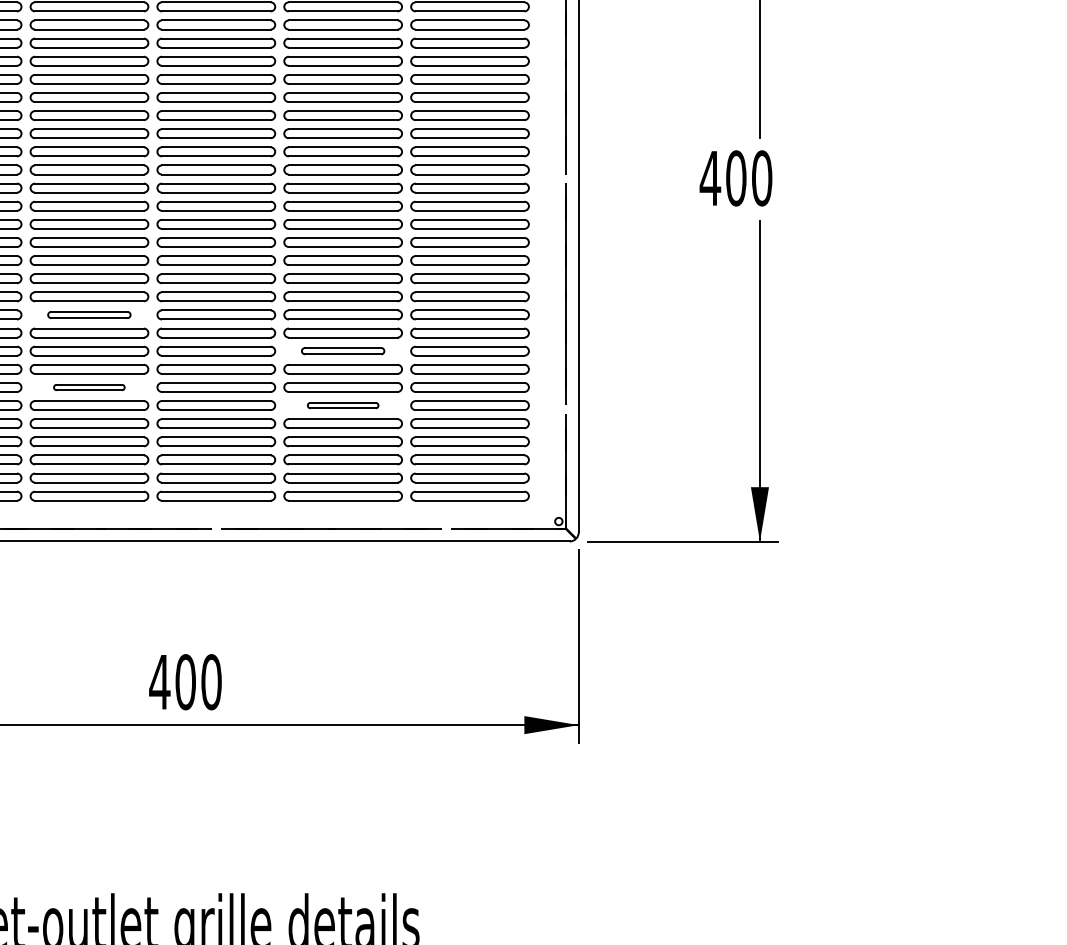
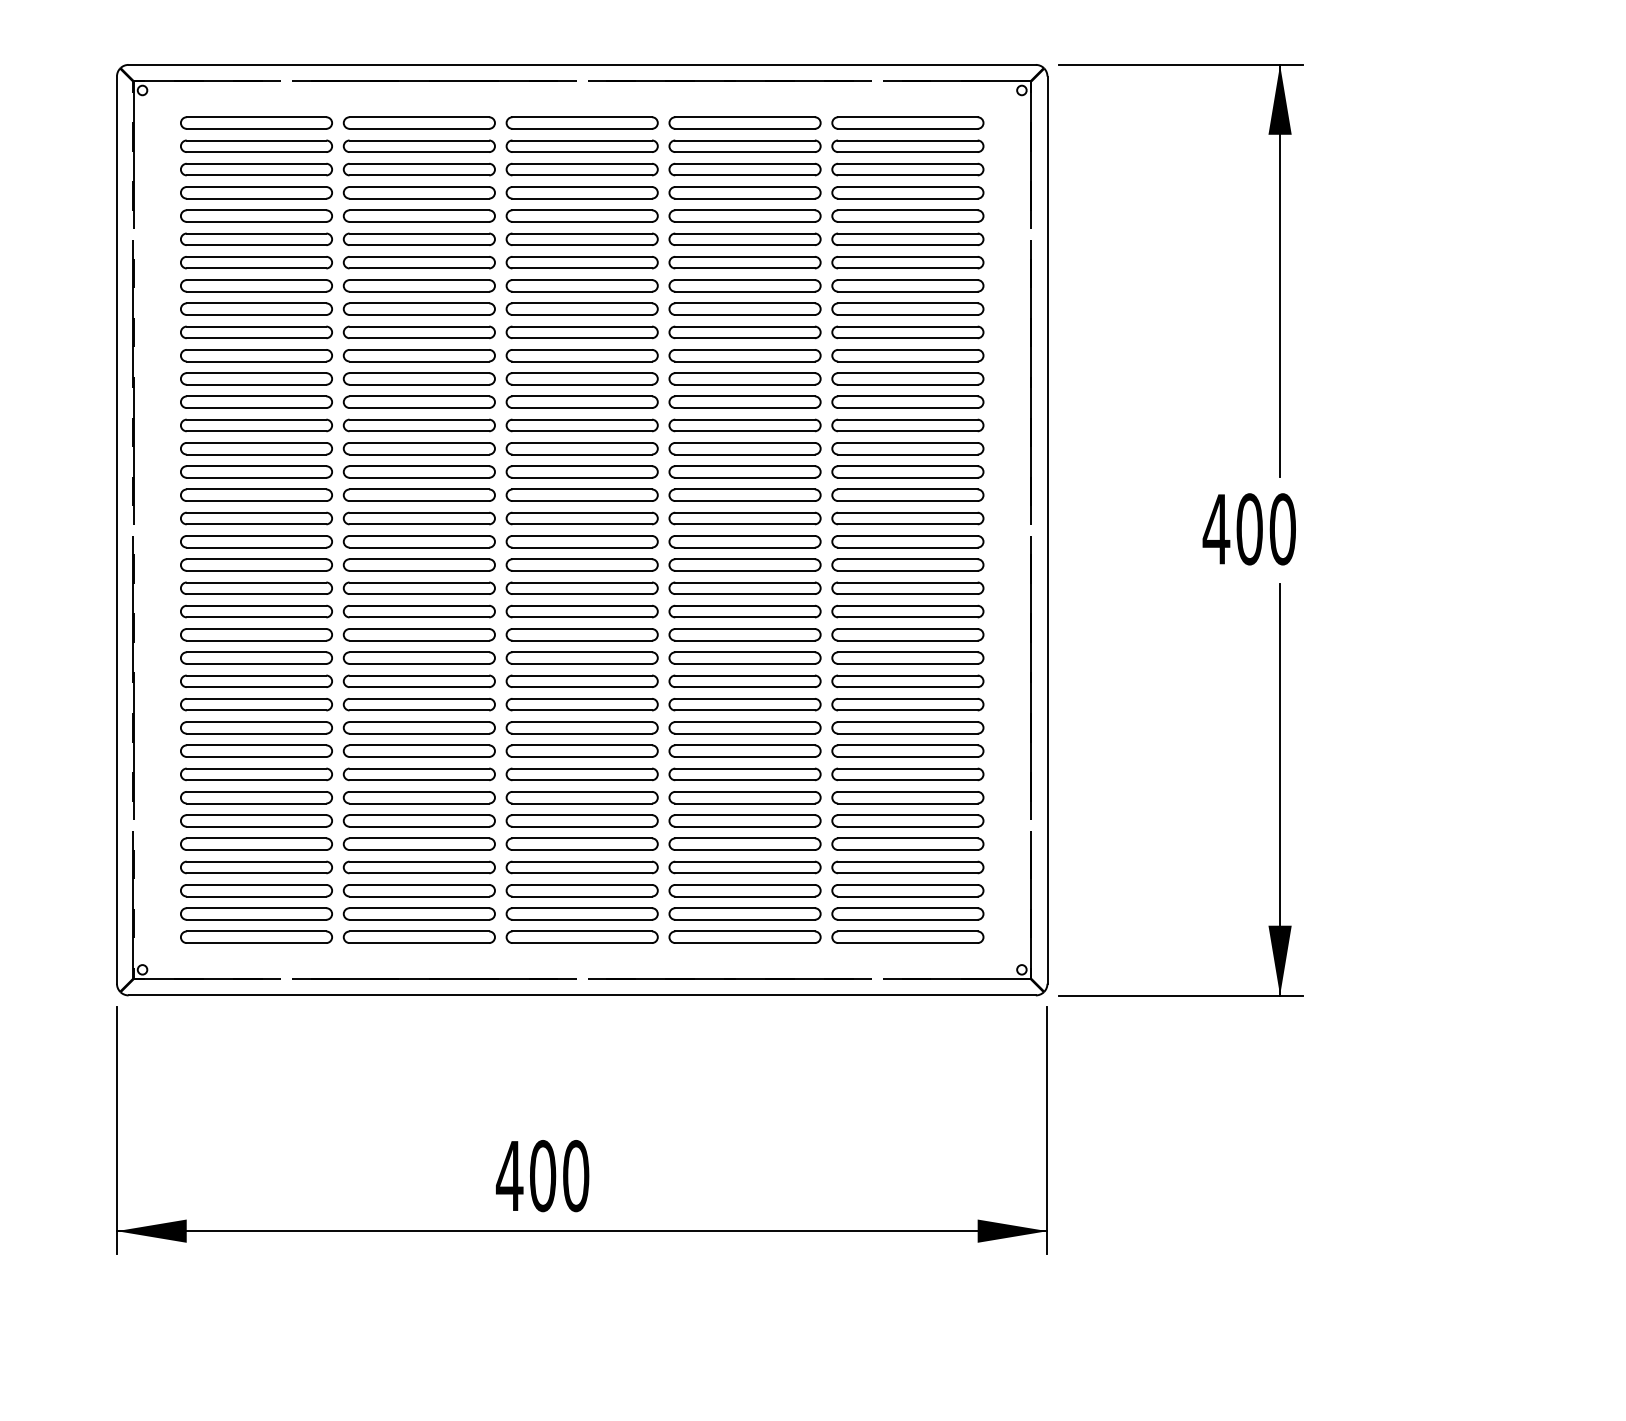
part: (88, 314) -> (418, 704), size x1.43
part: (342, 350) -> (744, 750), size x1.43
part: (88, 387) -> (418, 797), size x1.67
part: (342, 405) -> (744, 820), size x1.67

